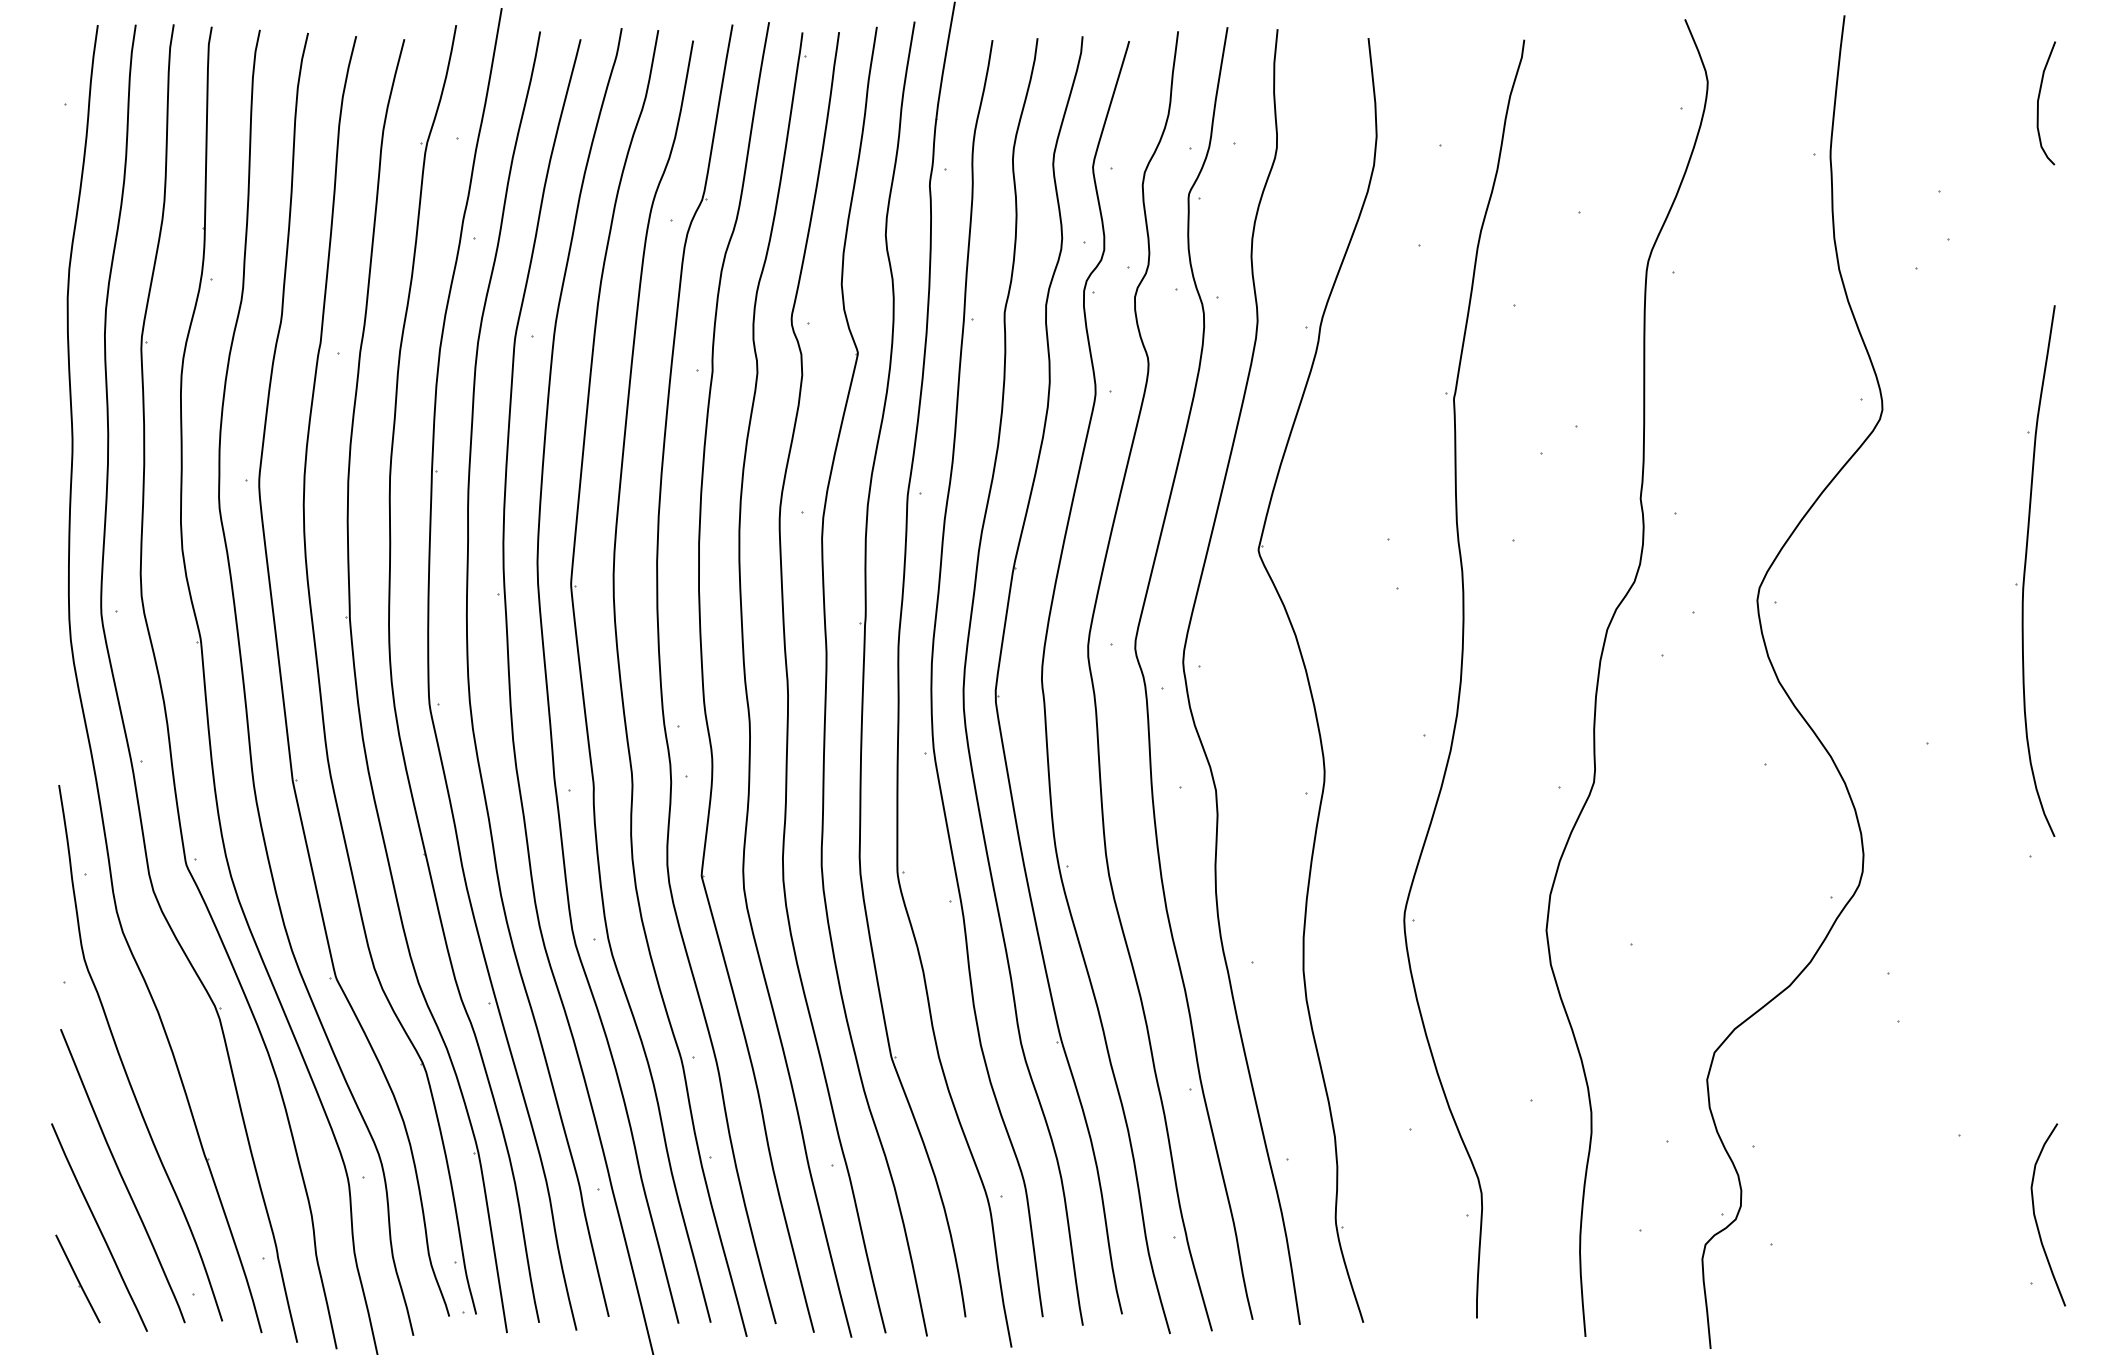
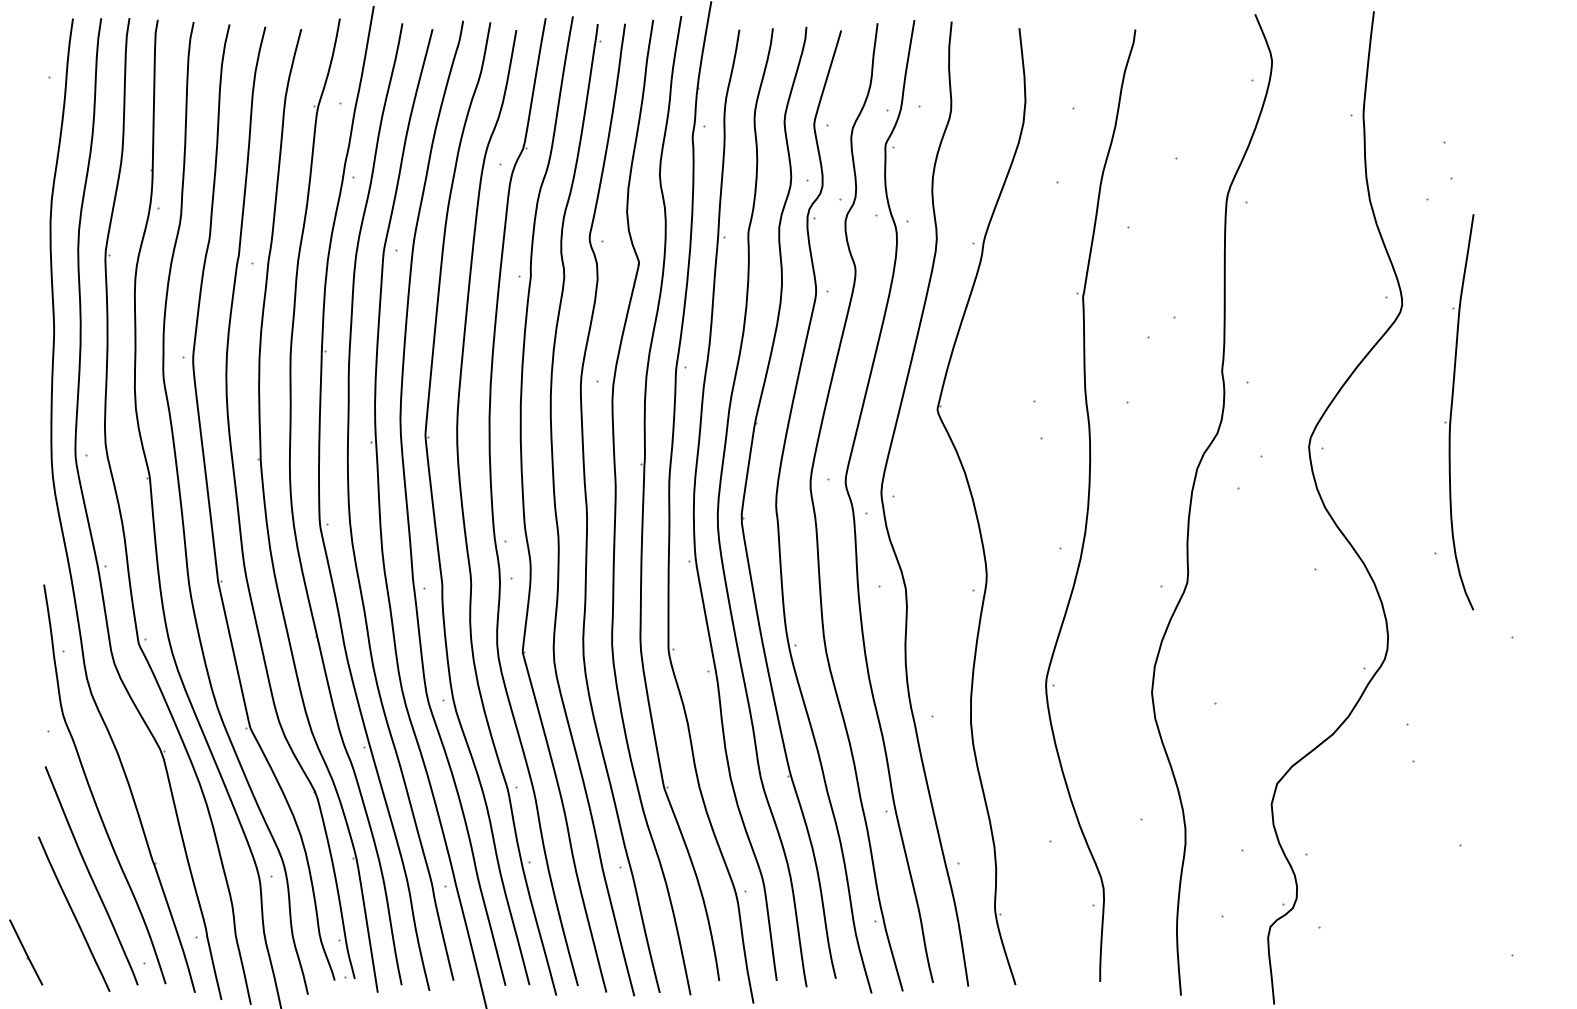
curve: (2039, 100) -> (1519, 74), removed
part: (2026, 570) -> (1452, 411), moved
curve: (2037, 1219) -> (1517, 908), removed
part: (78, 1278) -> (26, 952), moved

